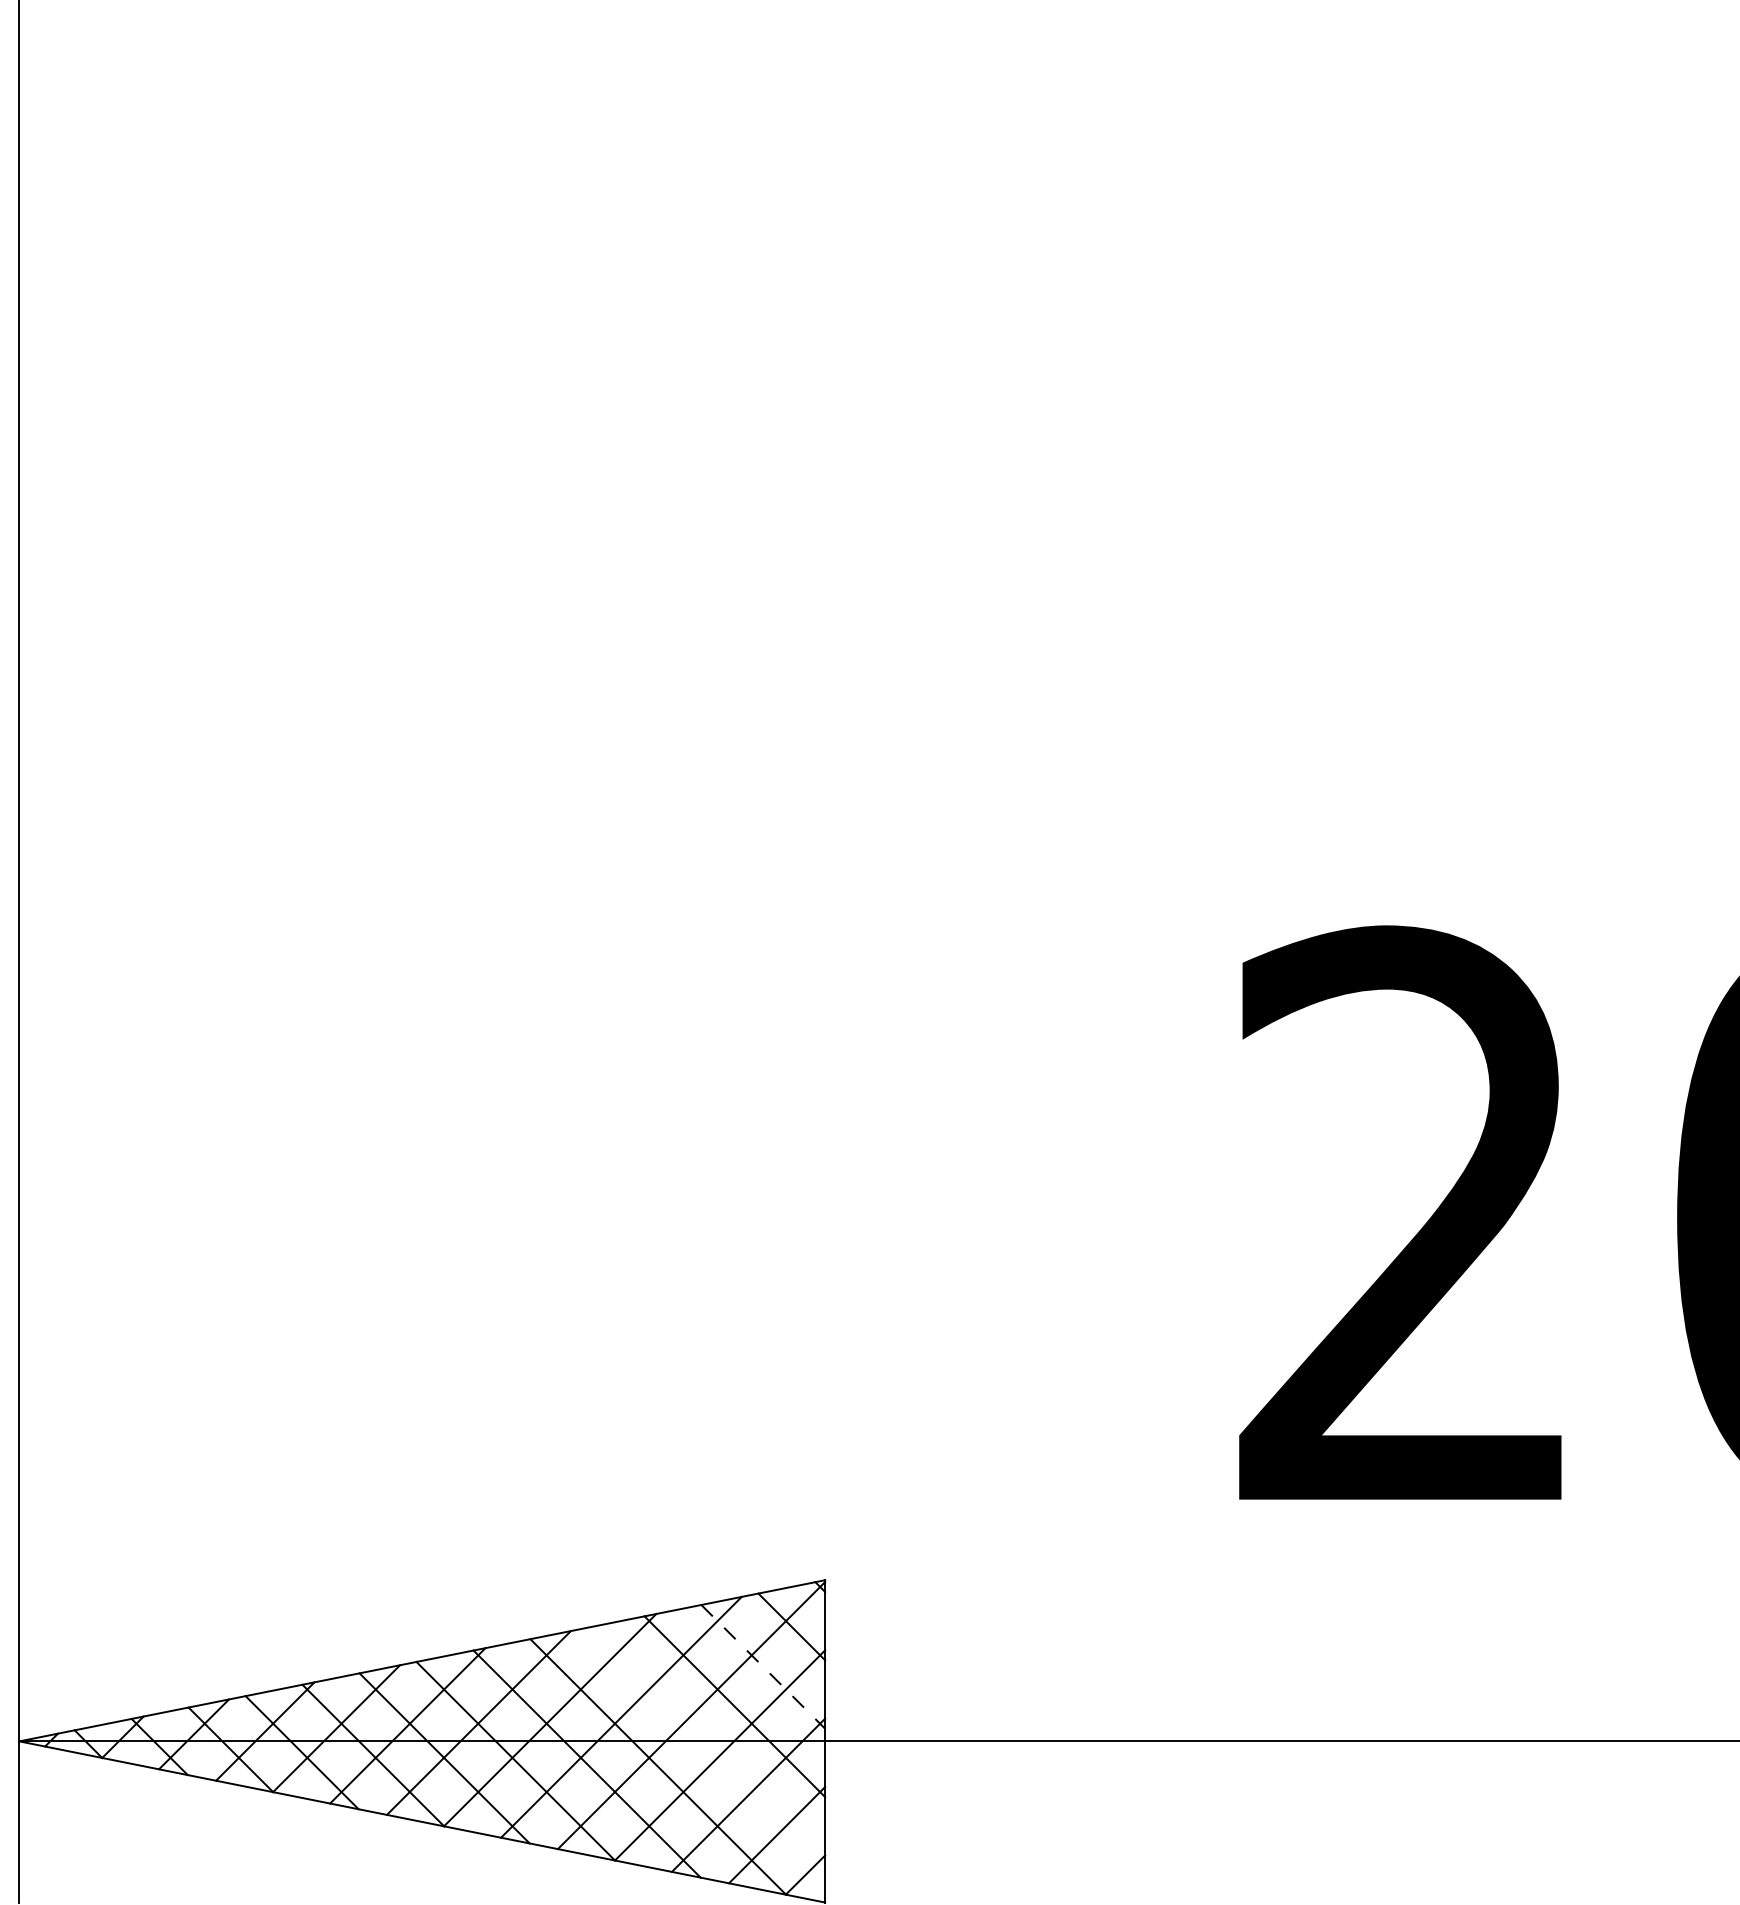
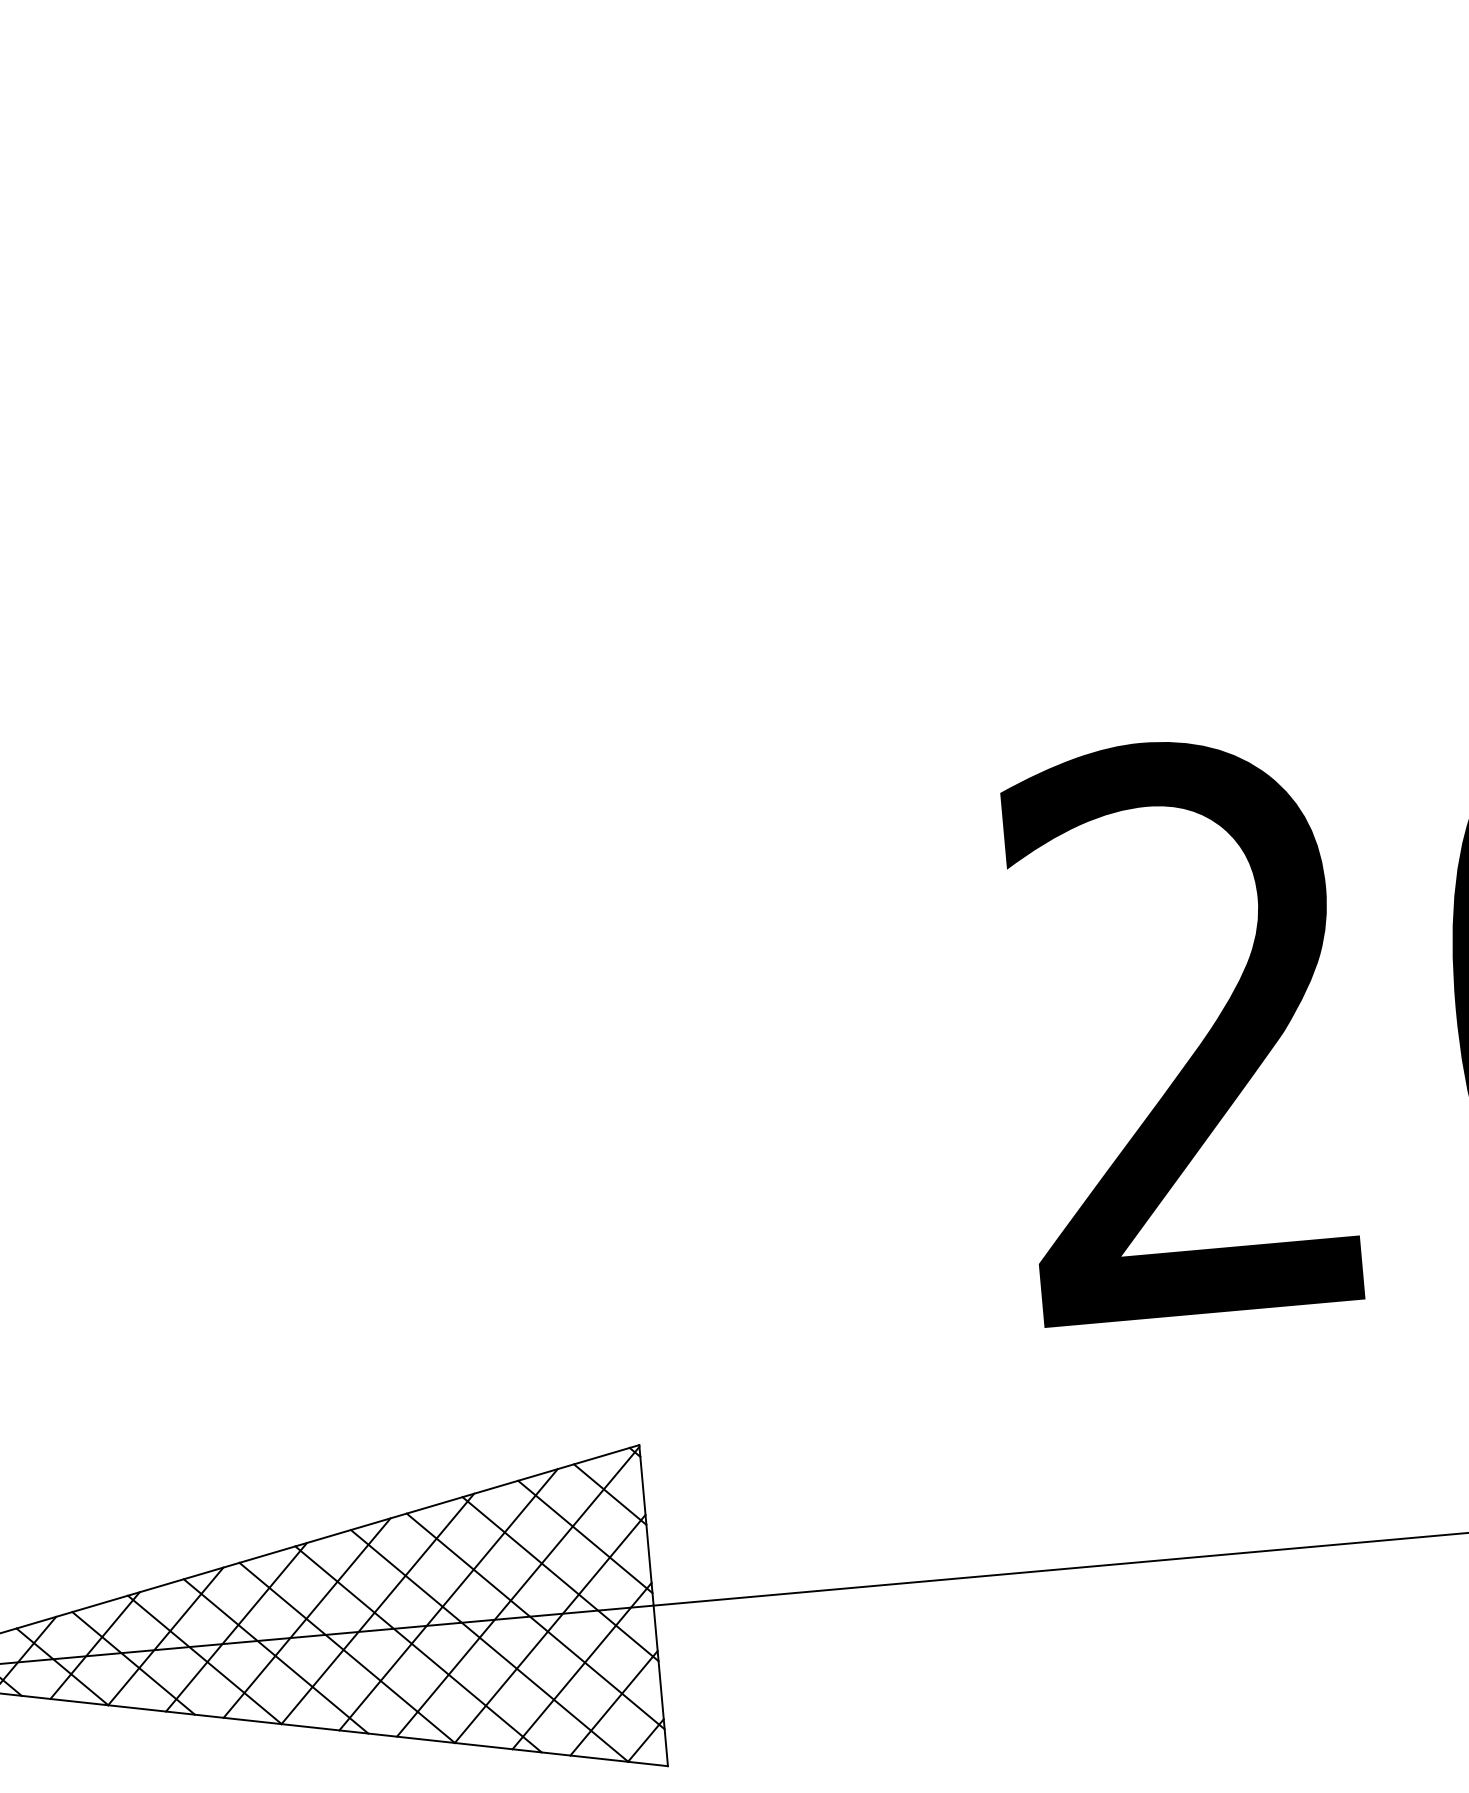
line: (763, 1666) -> (585, 1536), dashed -> solid
line: (706, 1746) -> (535, 1621), added

